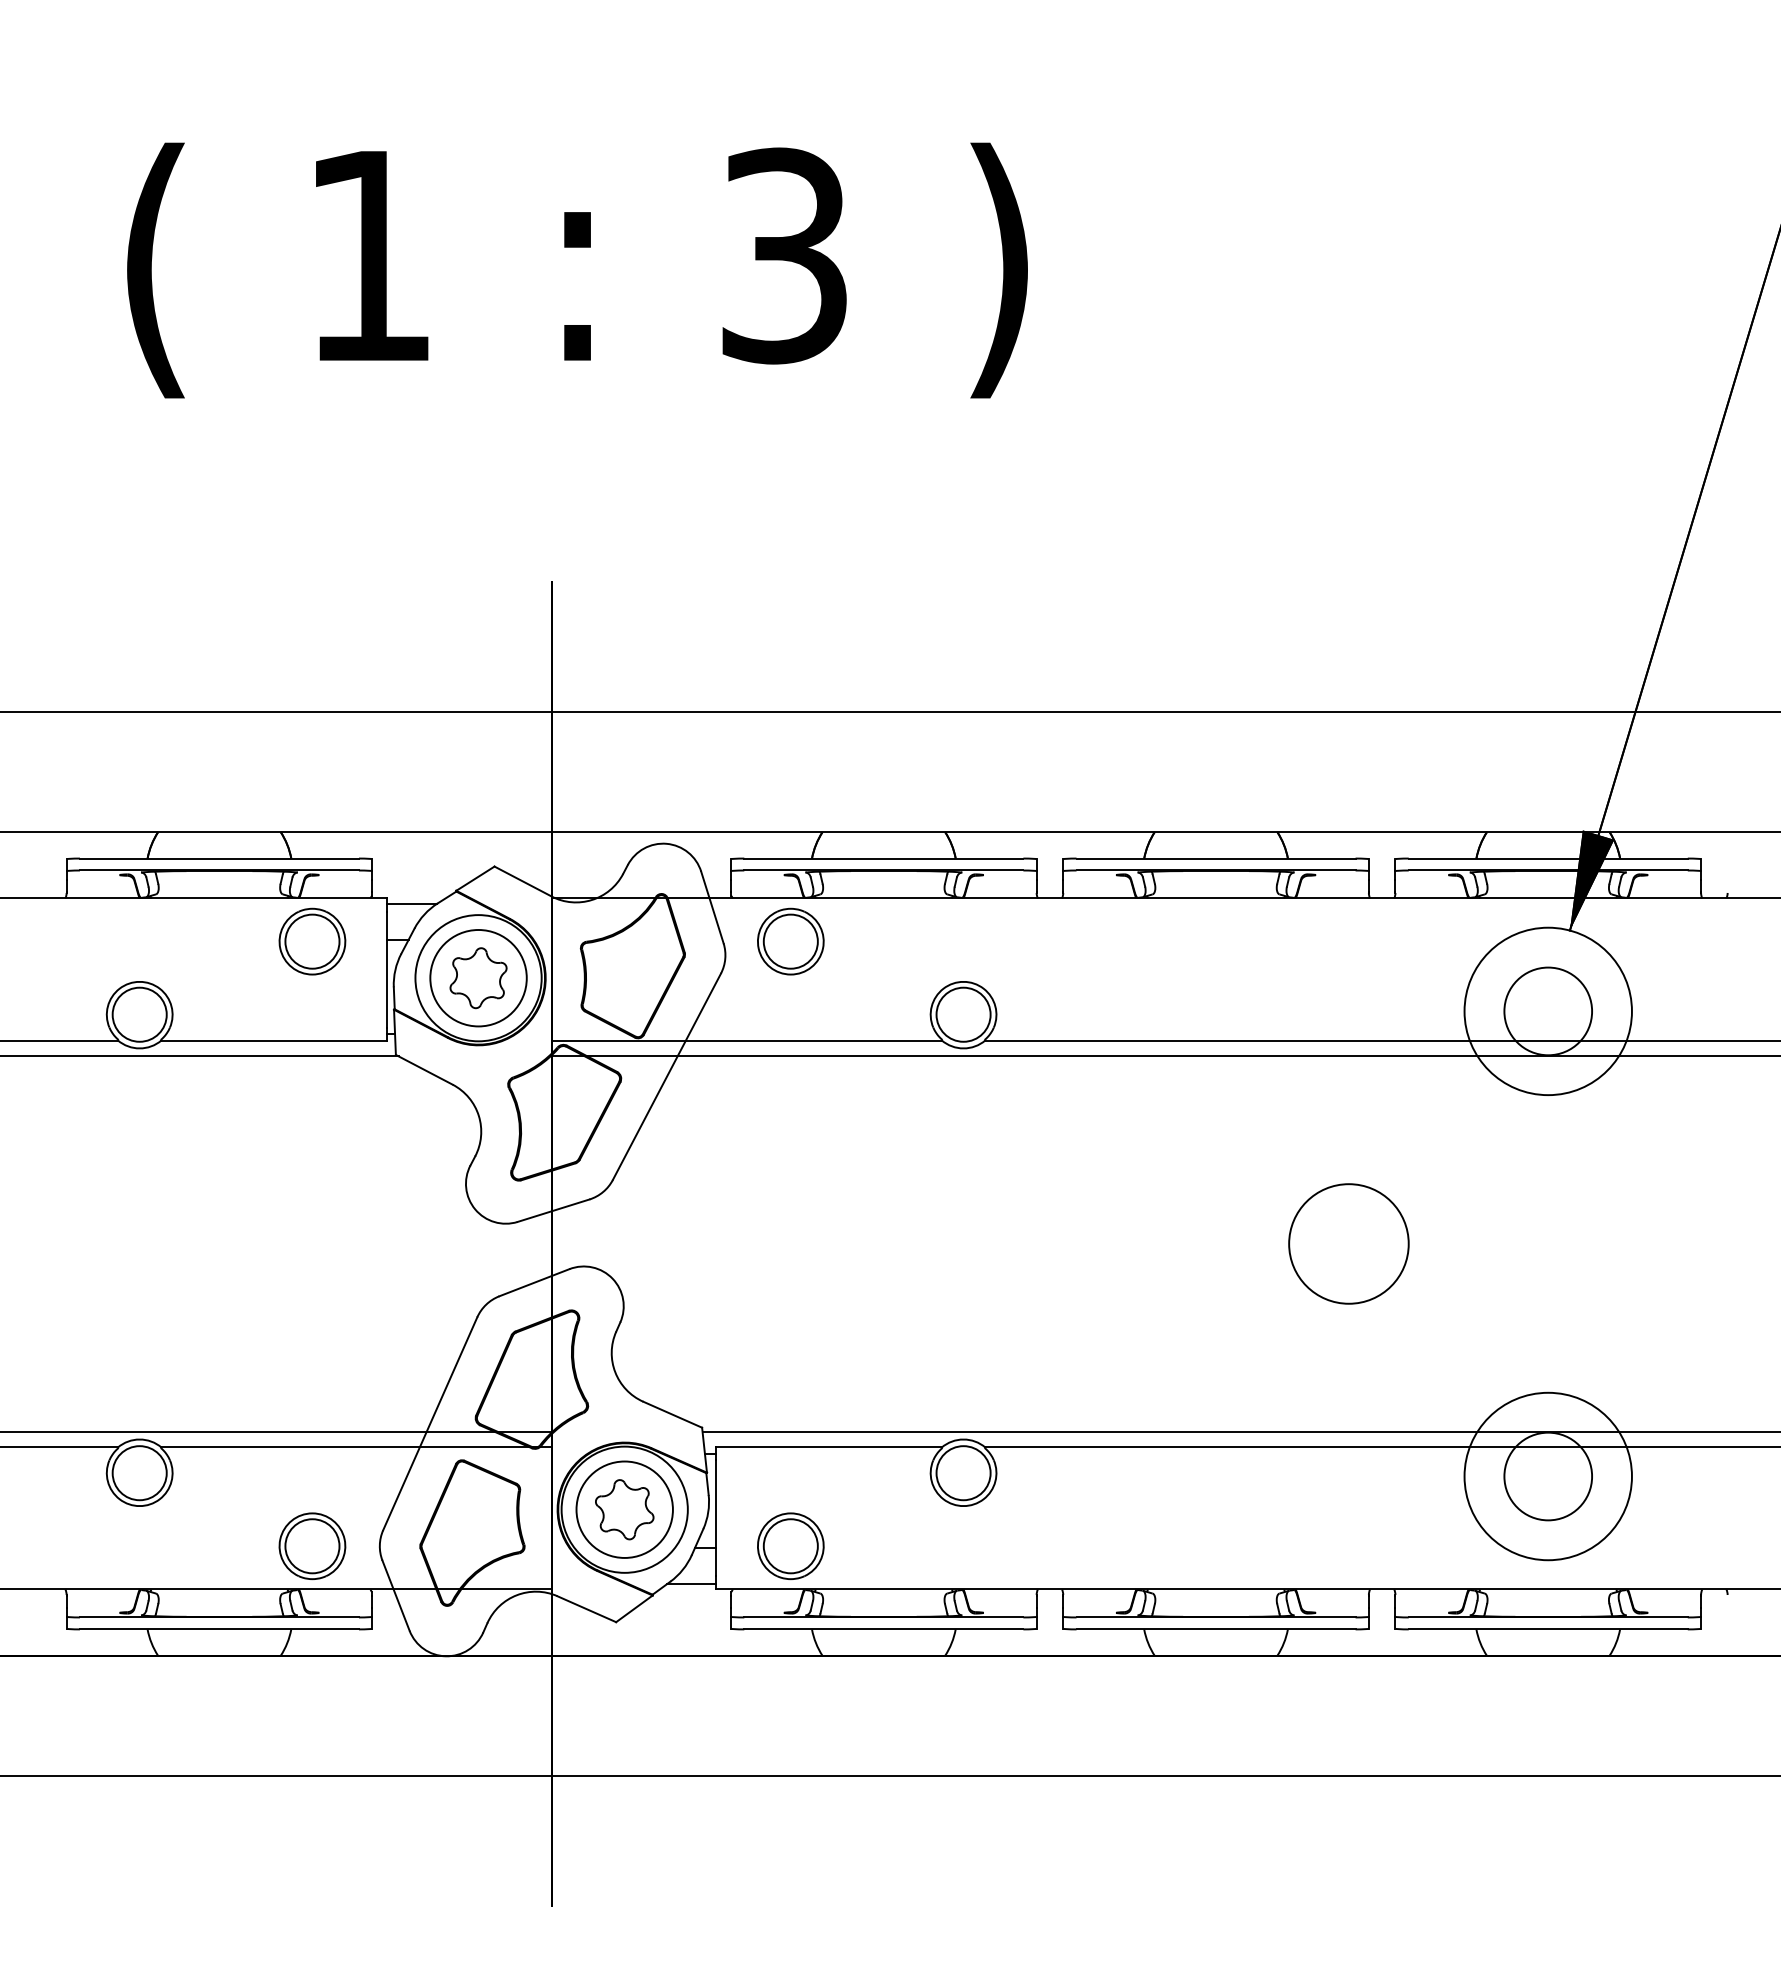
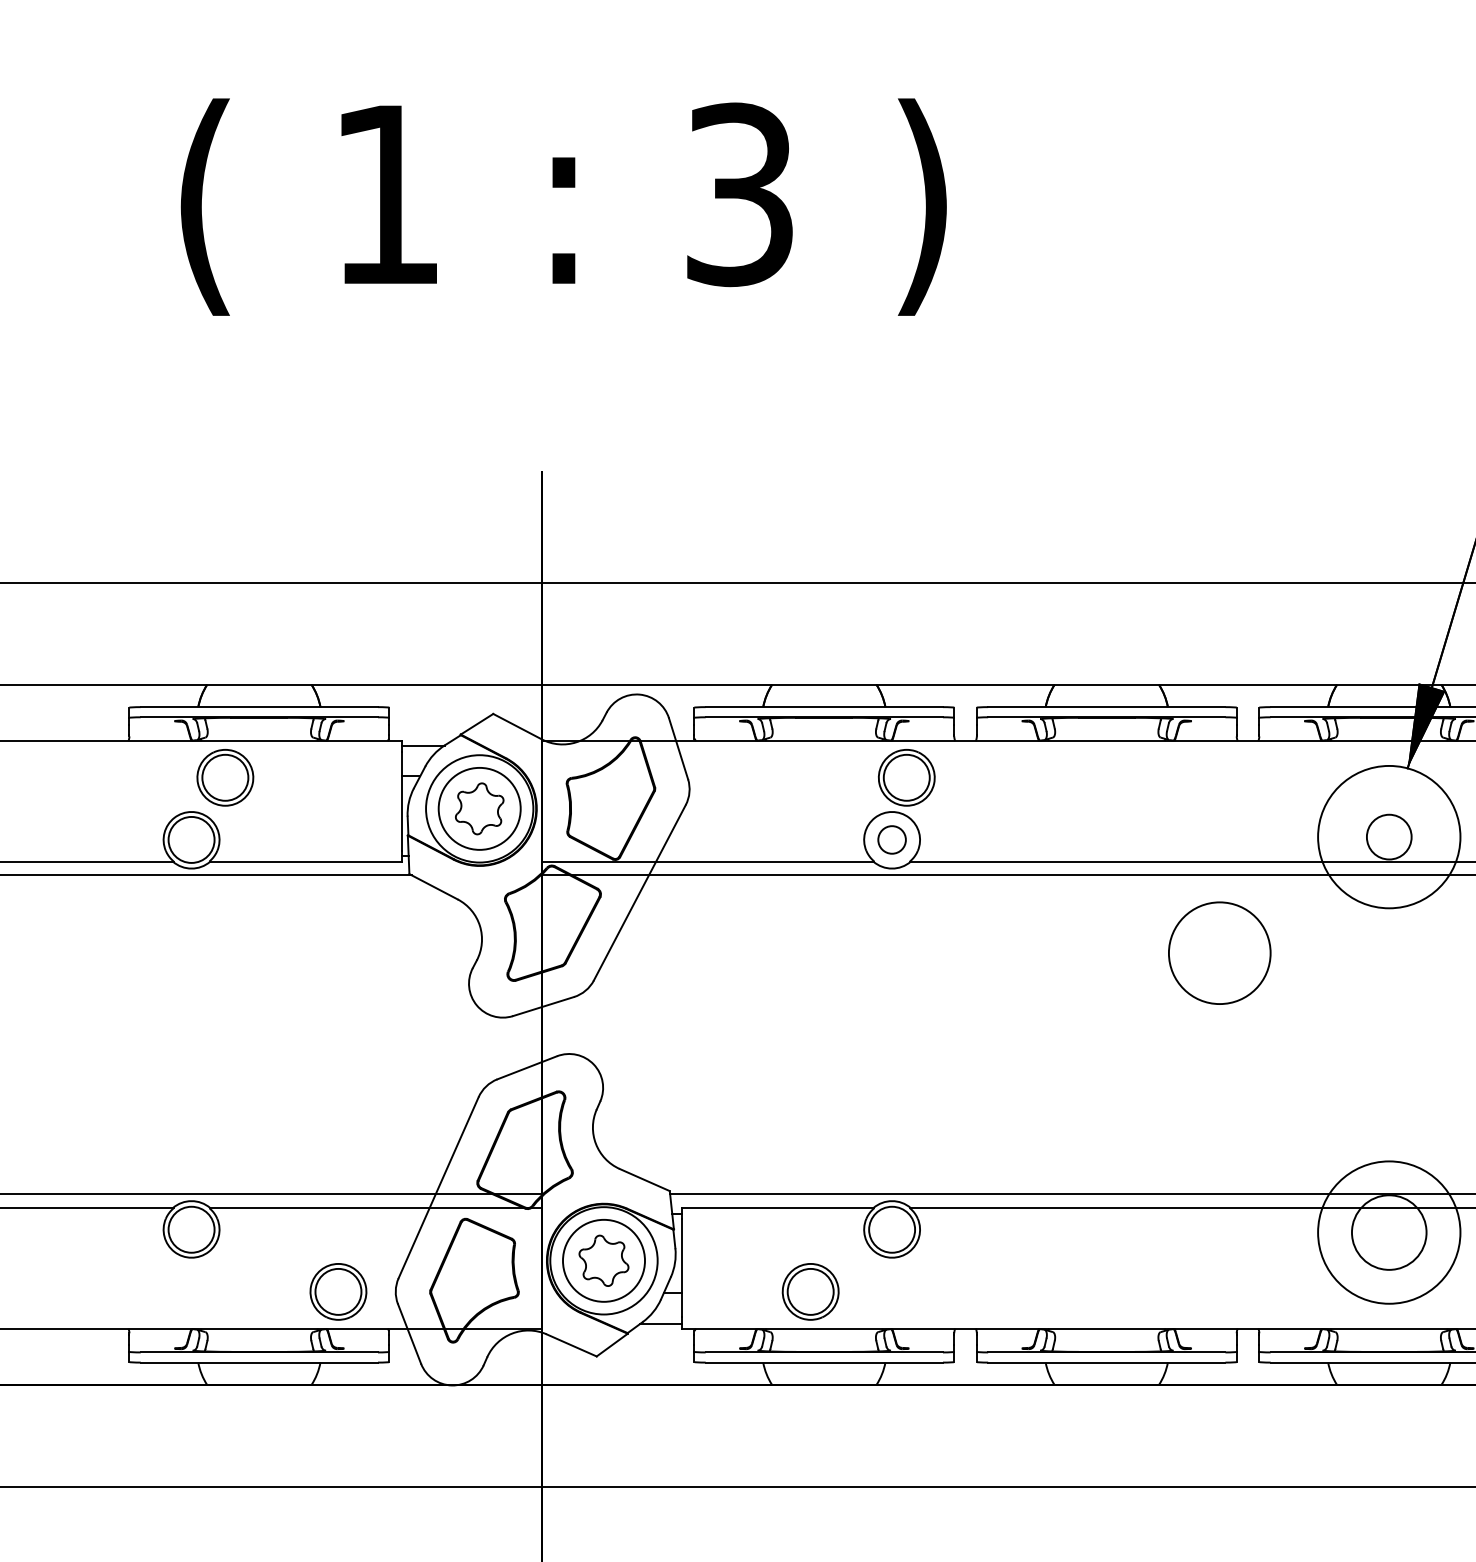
part: (312, 941) -> (225, 777), moved
part: (790, 941) -> (906, 777), moved
circle: (1548, 1011) -> (1389, 837), size x0.6
circle: (963, 1014) -> (892, 839), size x0.6
circle: (1348, 1243) -> (1219, 952), moved
part: (790, 1546) -> (810, 1292), moved

